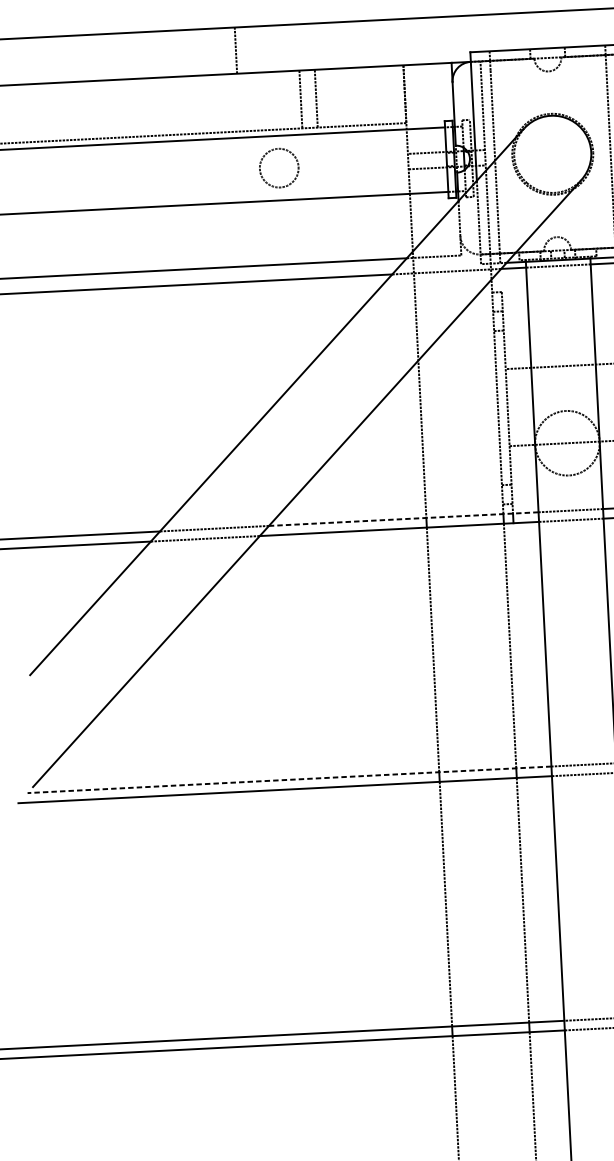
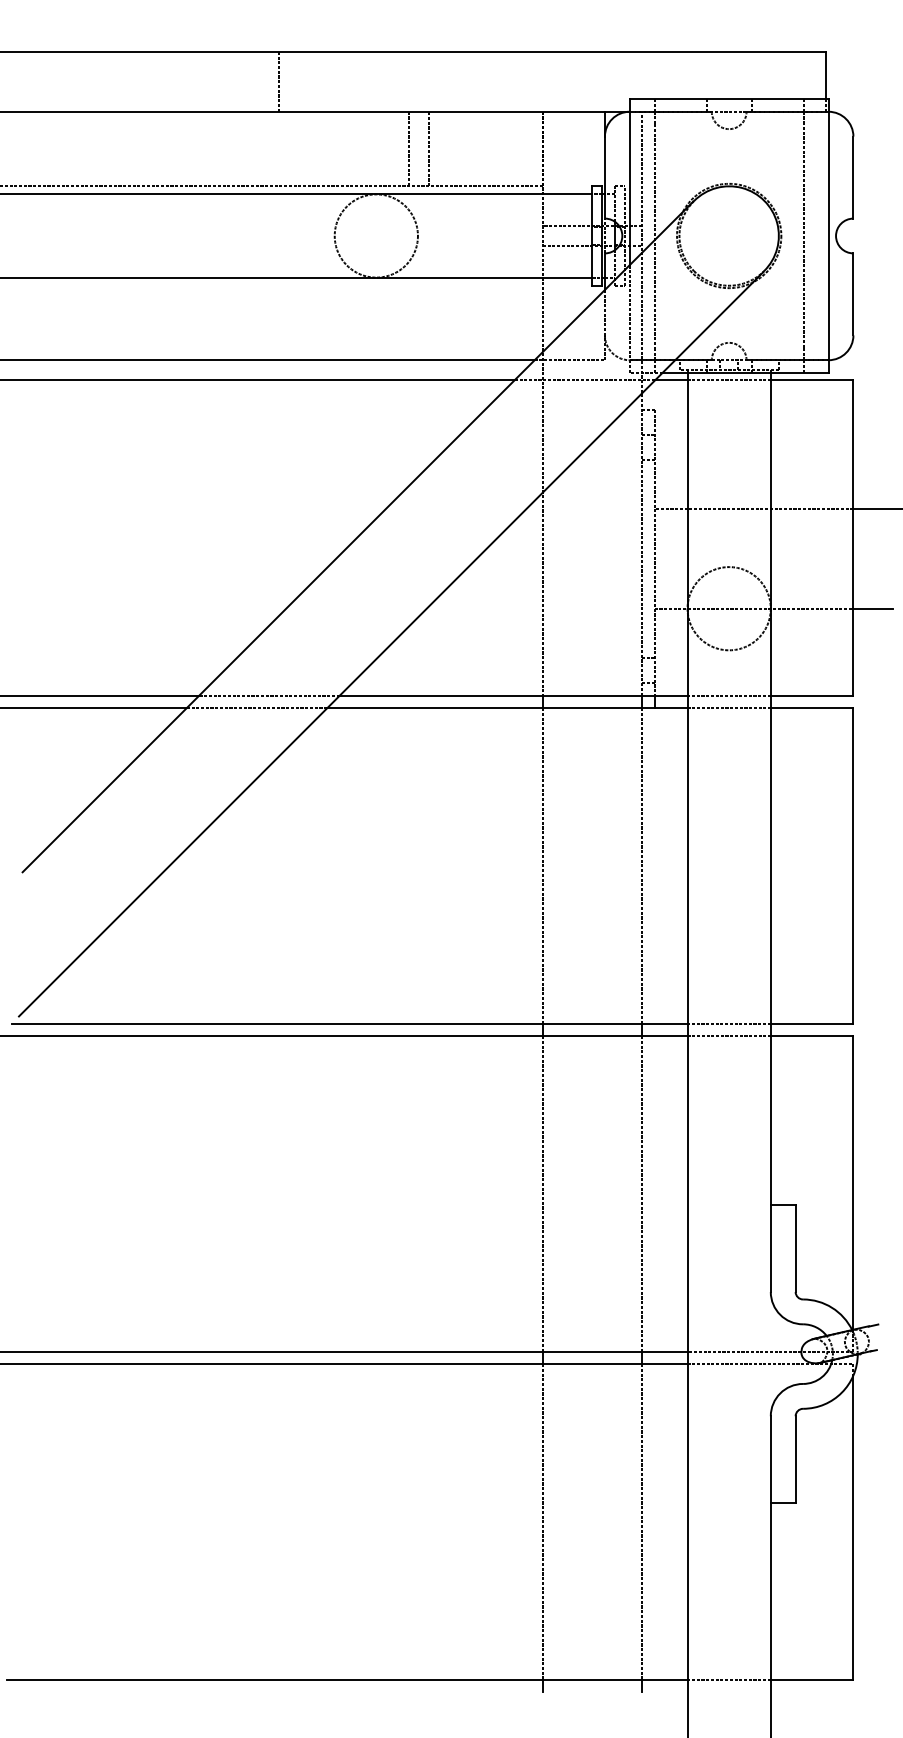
line: (236, 50) -> (279, 81), moved
circle: (278, 167) -> (375, 235), size x1.67
line: (403, 518) -> (513, 695), dashed -> solid
line: (289, 779) -> (349, 1023), dashed -> solid

